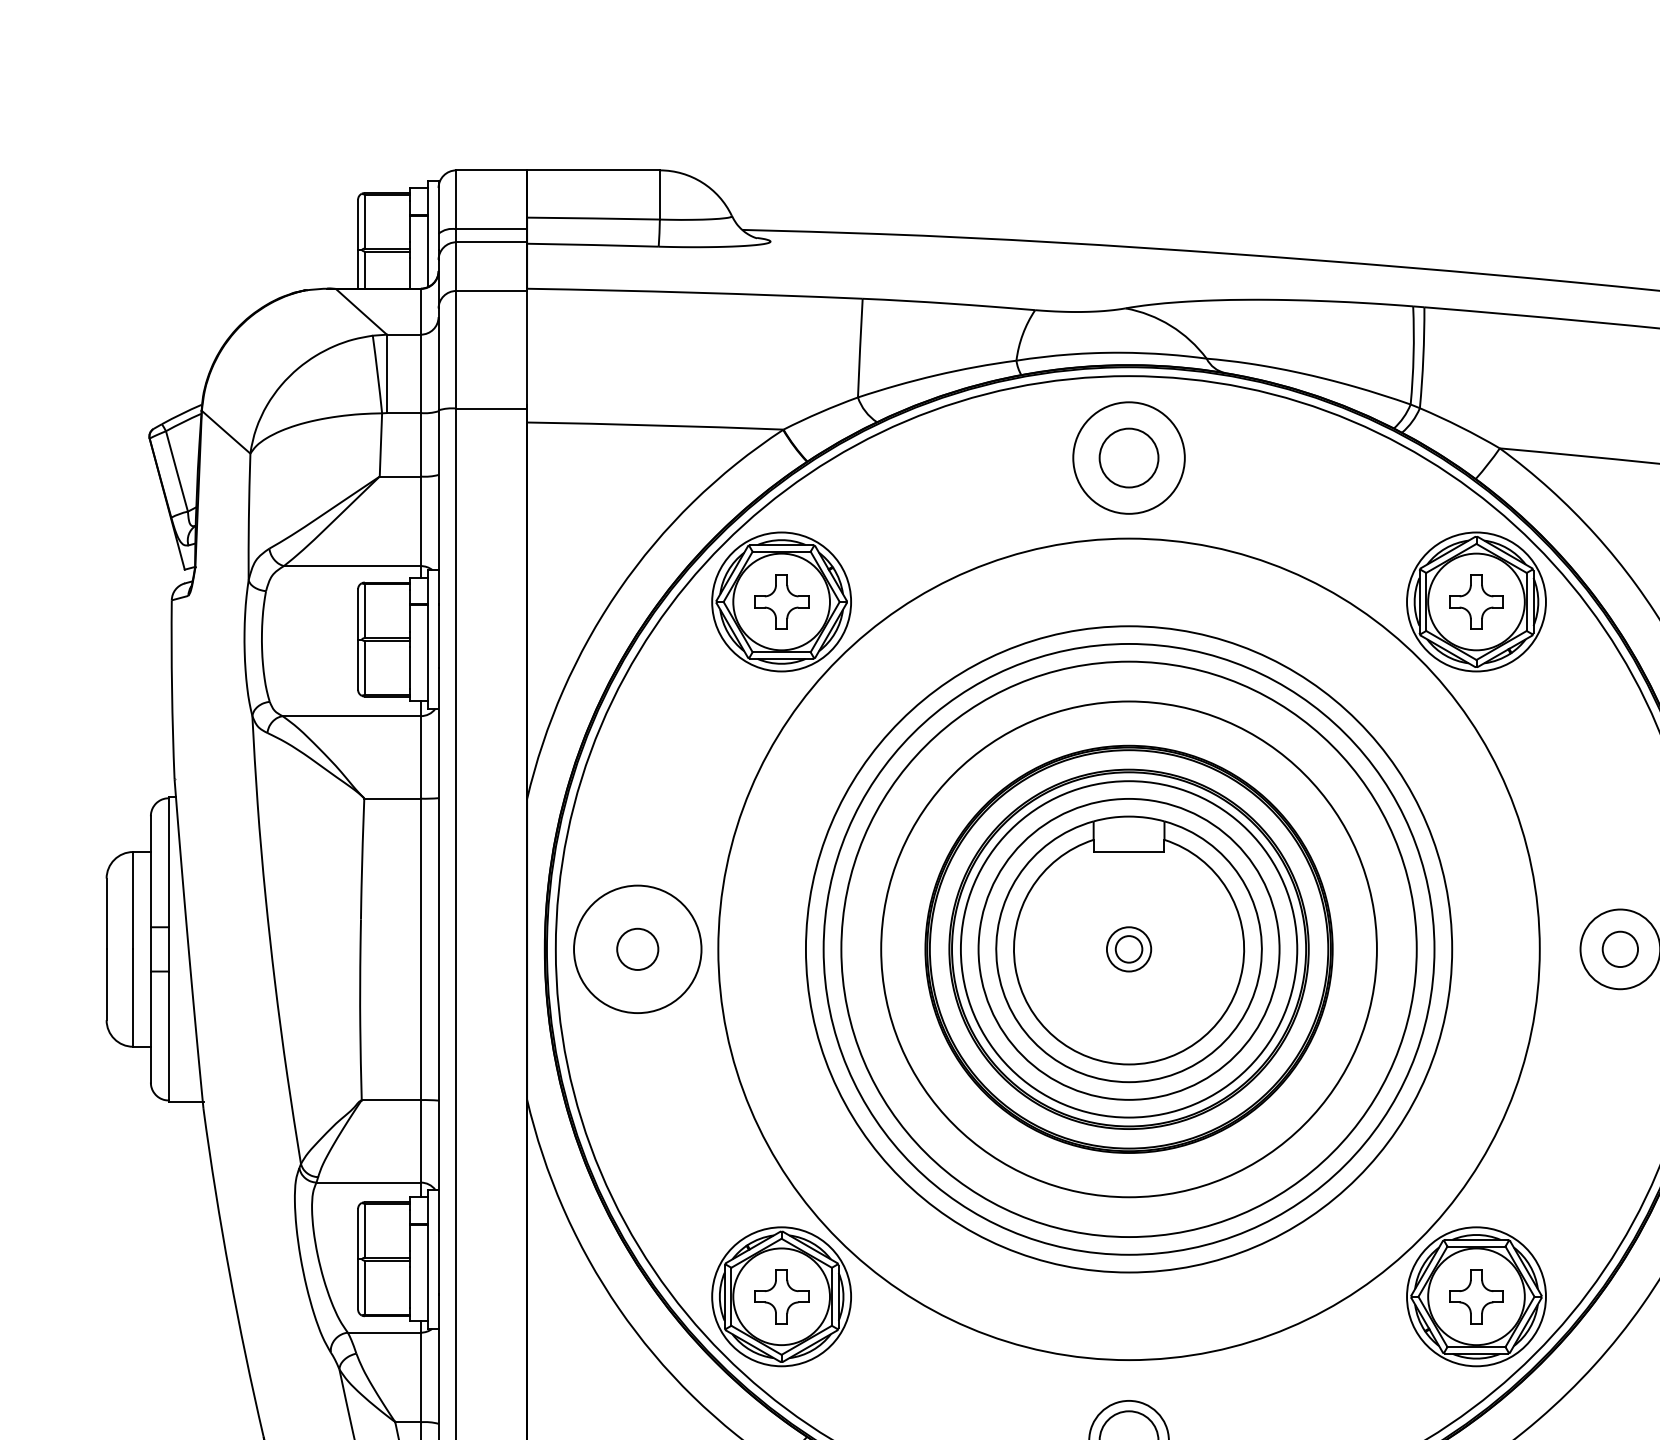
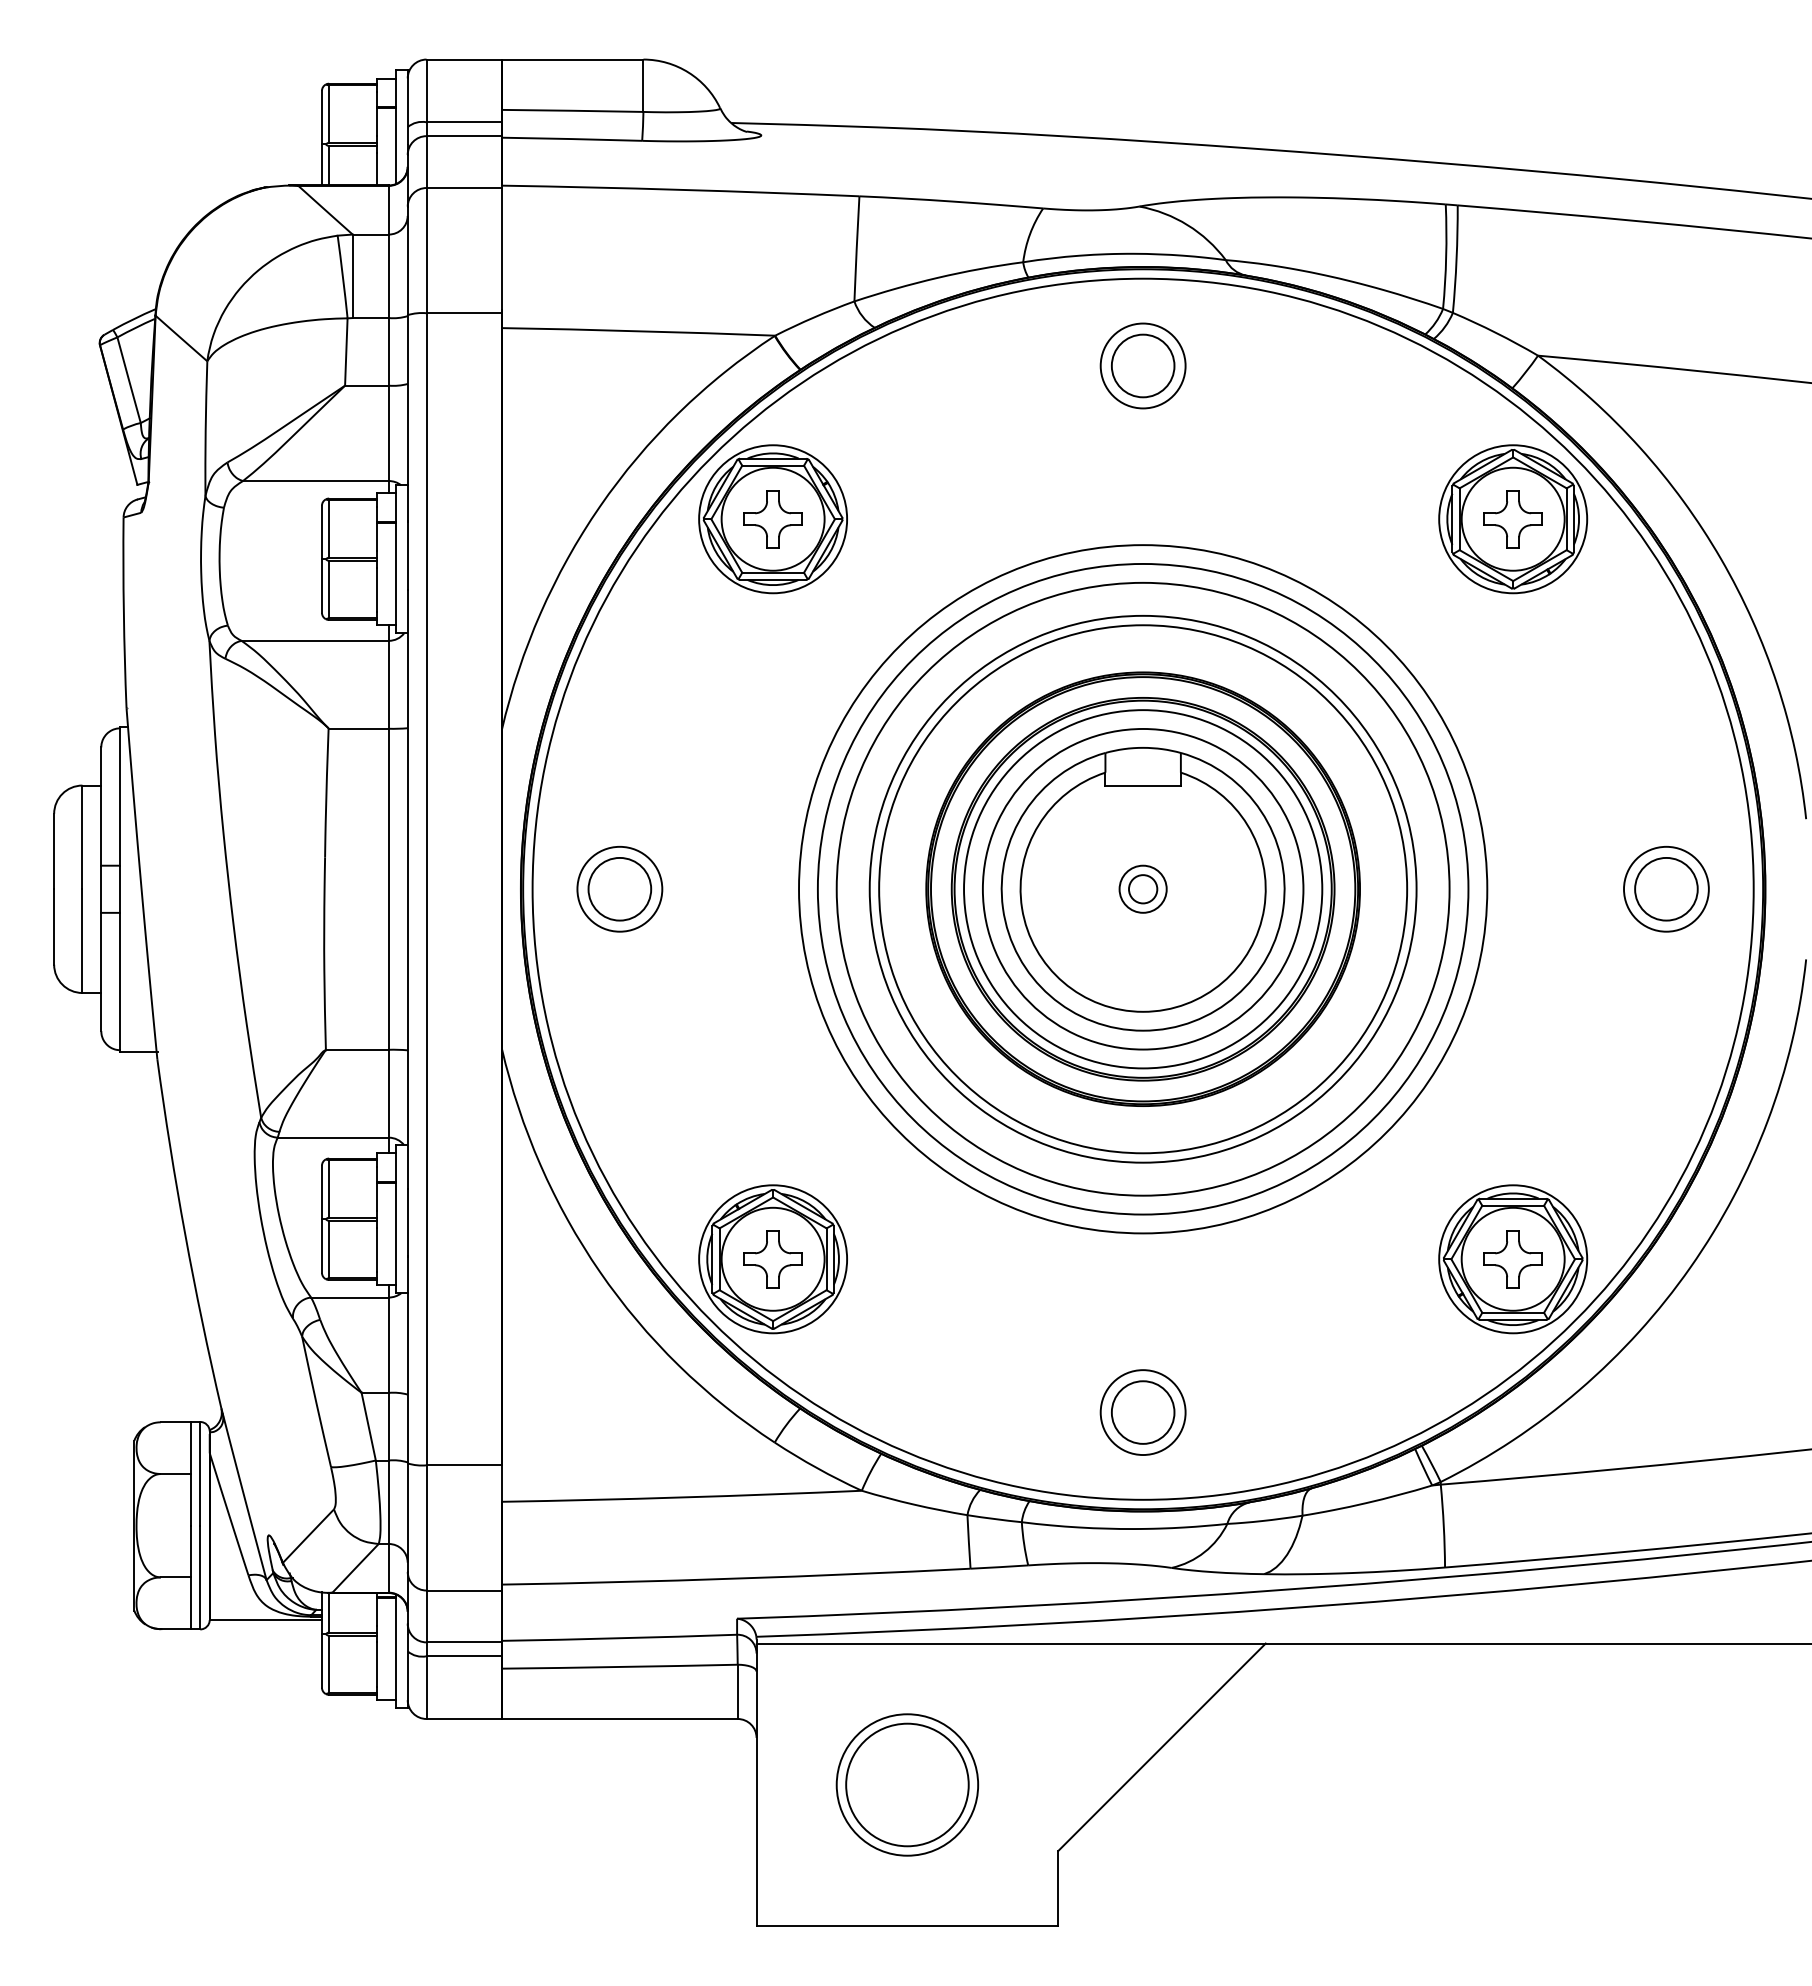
circle: (1128, 457) -> (1142, 365), size x0.71
circle: (637, 948) -> (619, 888), size x0.62
circle: (637, 948) -> (619, 888), size x1.43
circle: (1128, 948) -> (1142, 888), size x0.62
circle: (1620, 948) -> (1666, 888), size x1.67

